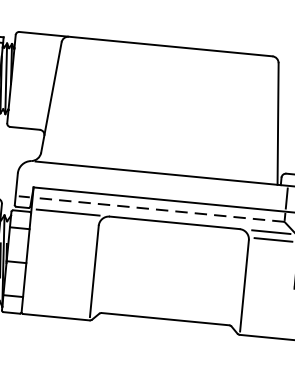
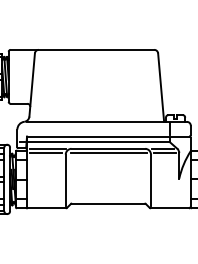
line: (158, 210) -> (98, 142), dashed -> solid
line: (63, 220) -> (45, 153), added
line: (174, 231) -> (108, 153), added

